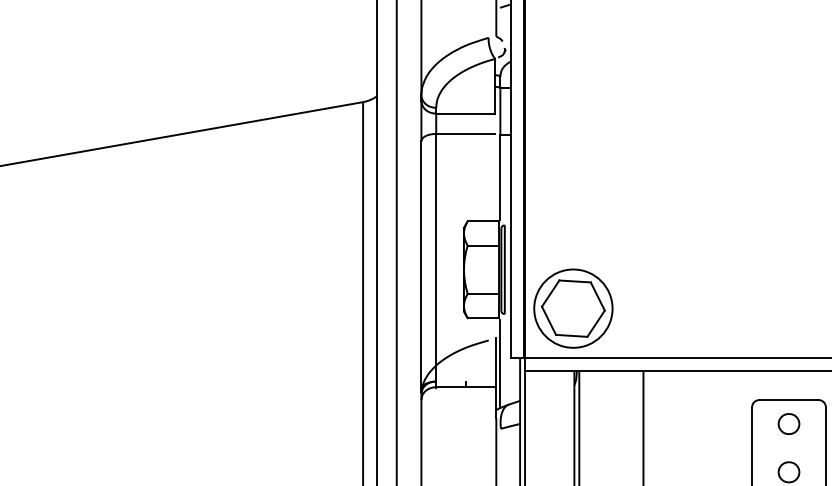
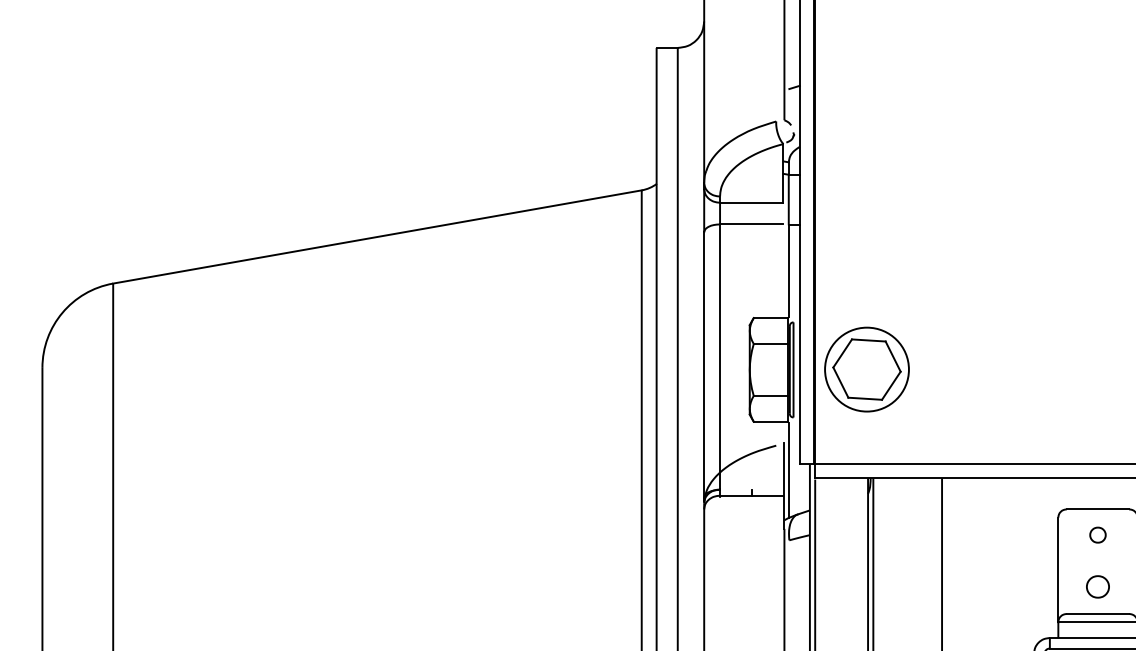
part: (572, 308) -> (866, 369), moved
part: (788, 423) -> (1097, 534), size x0.7

